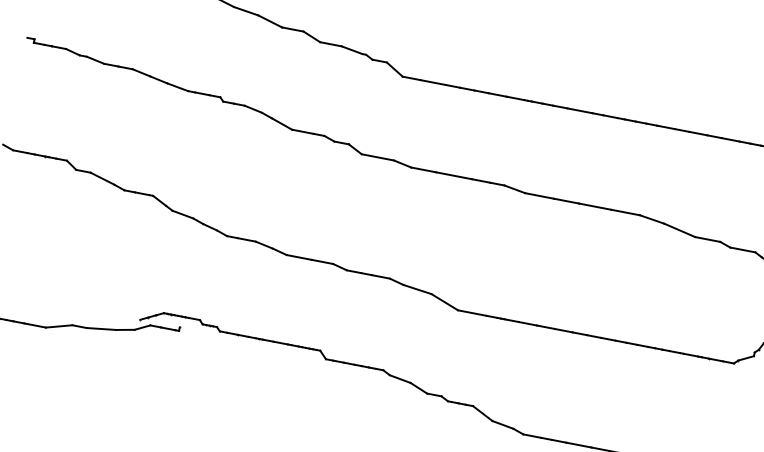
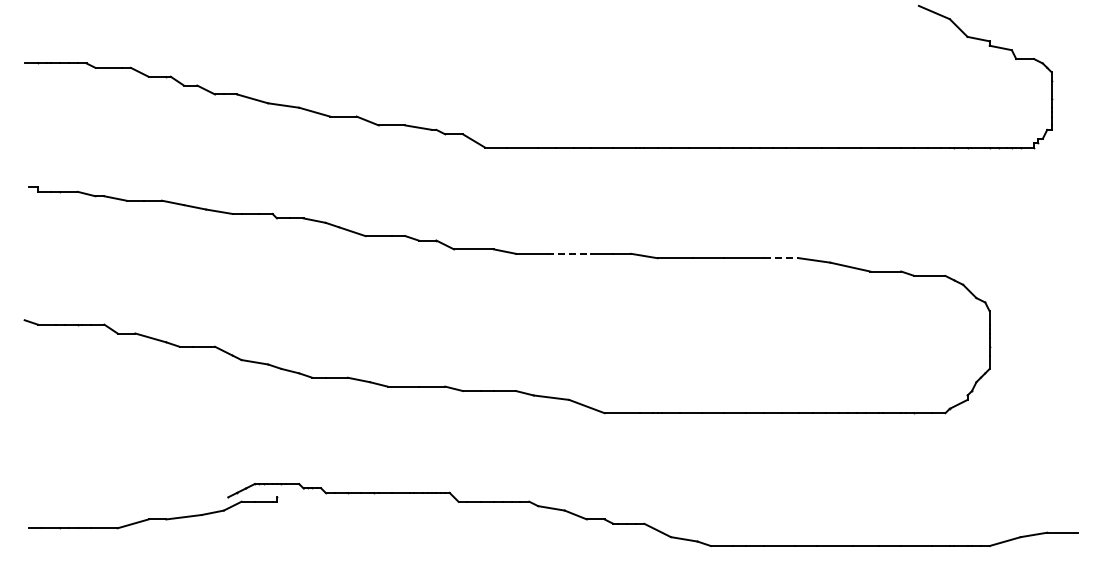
line: (454, 175) -> (569, 253), solid -> dashed
line: (625, 212) -> (781, 258), solid -> dashed

